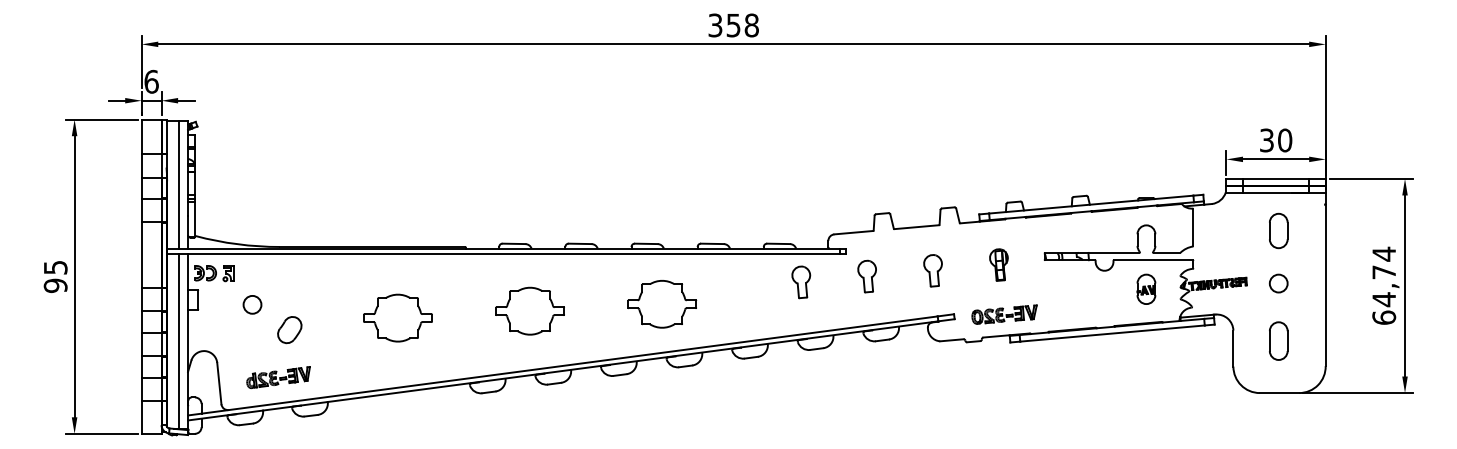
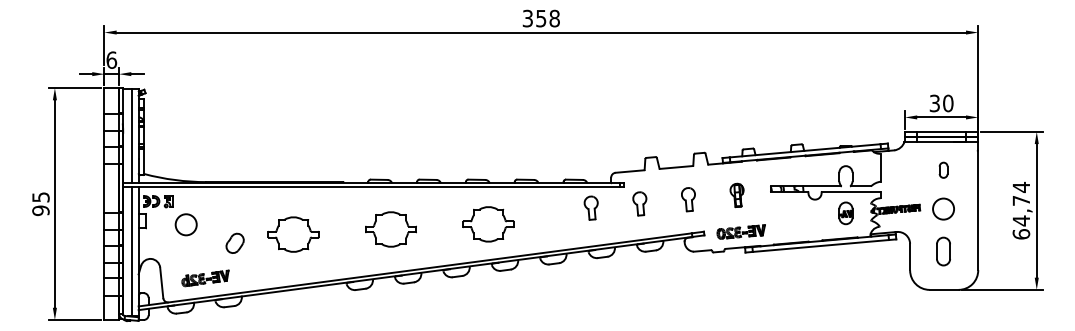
part: (1278, 230) -> (943, 169), size x0.6
circle: (1278, 283) -> (943, 209), size x1.6
circle: (252, 304) -> (186, 224), size x1.6
part: (289, 330) -> (234, 243), moved

